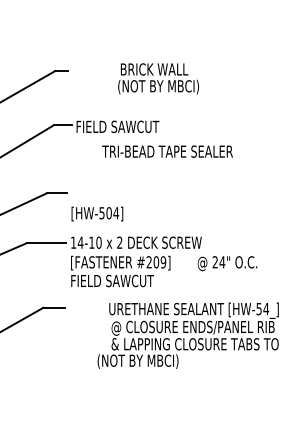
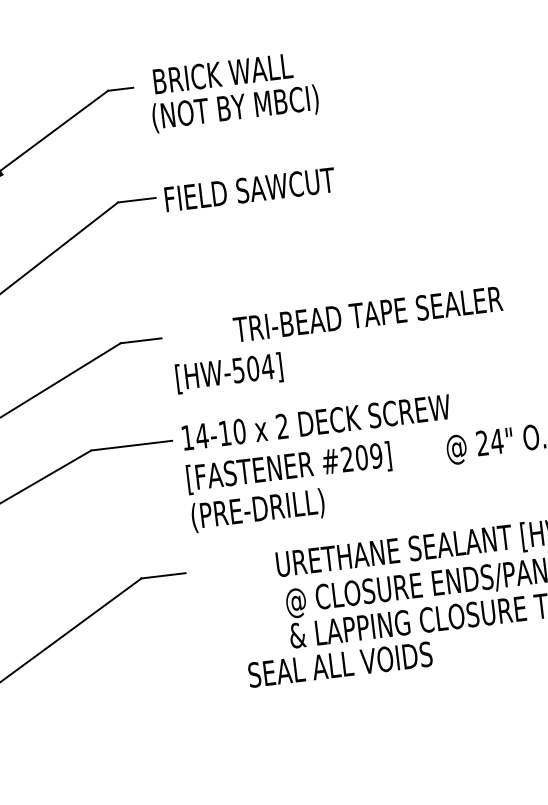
text: (158, 78) -> (233, 91), moved
text: (167, 151) -> (367, 314), moved
text: (112, 281) -> (276, 507), FIELD SAWCUT -> (PRE-DRILL)
text: (133, 361) -> (339, 666), (NOT BY MBCI) -> SEAL ALL VOIDS

